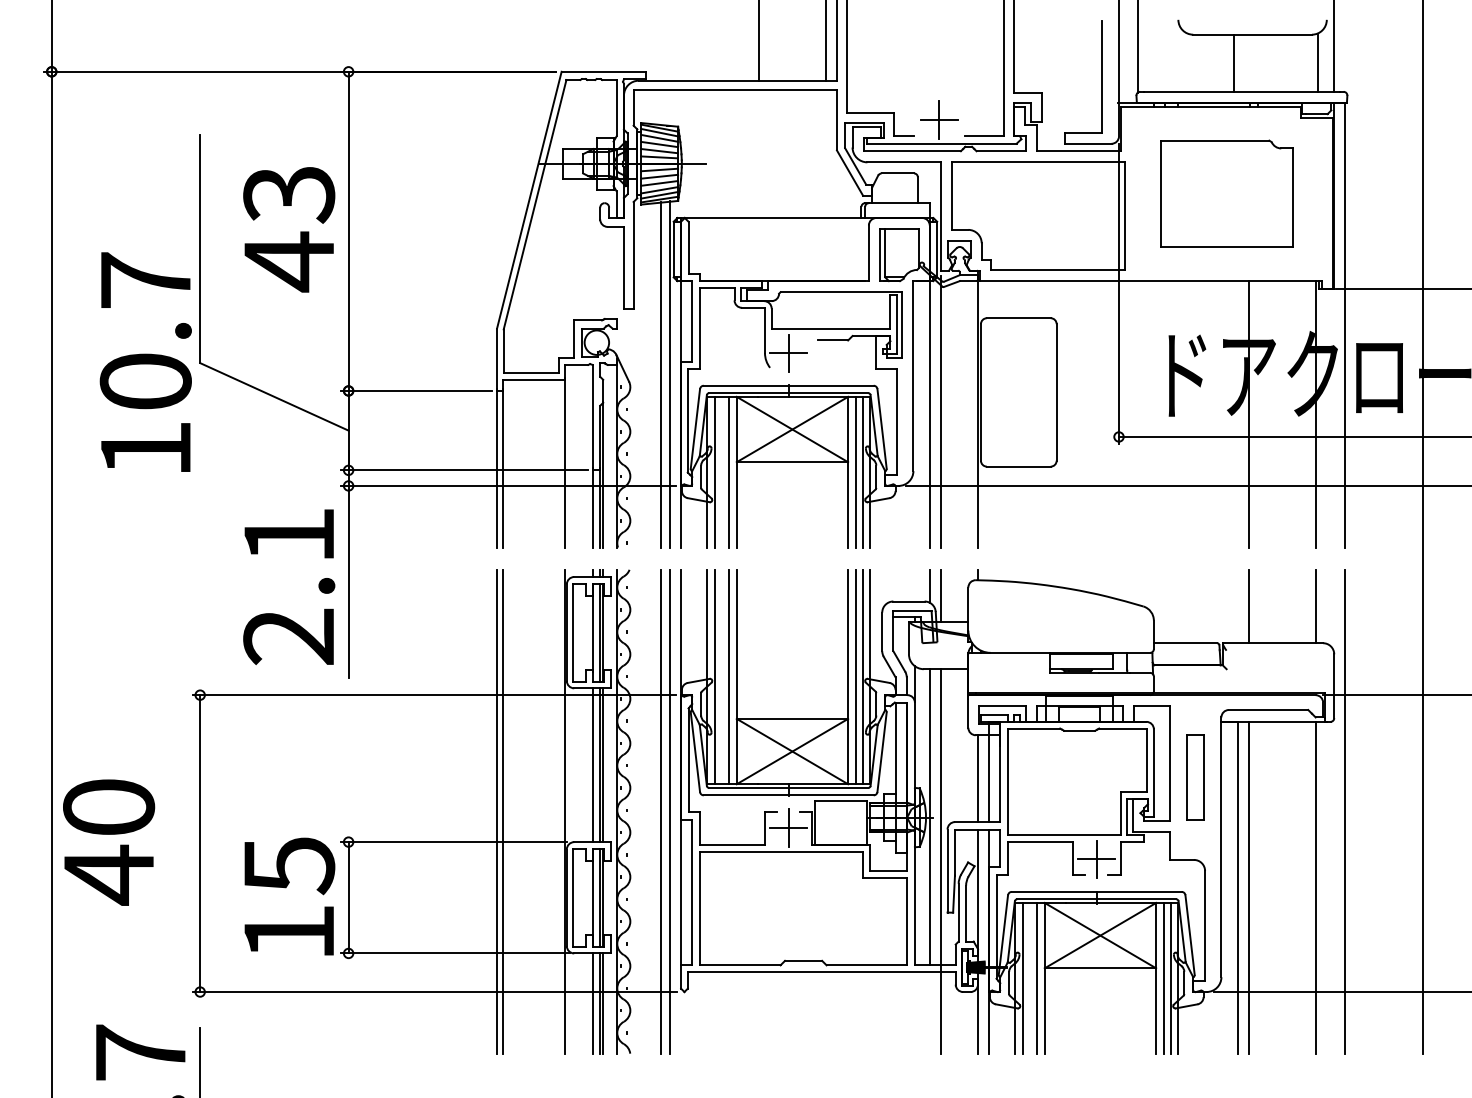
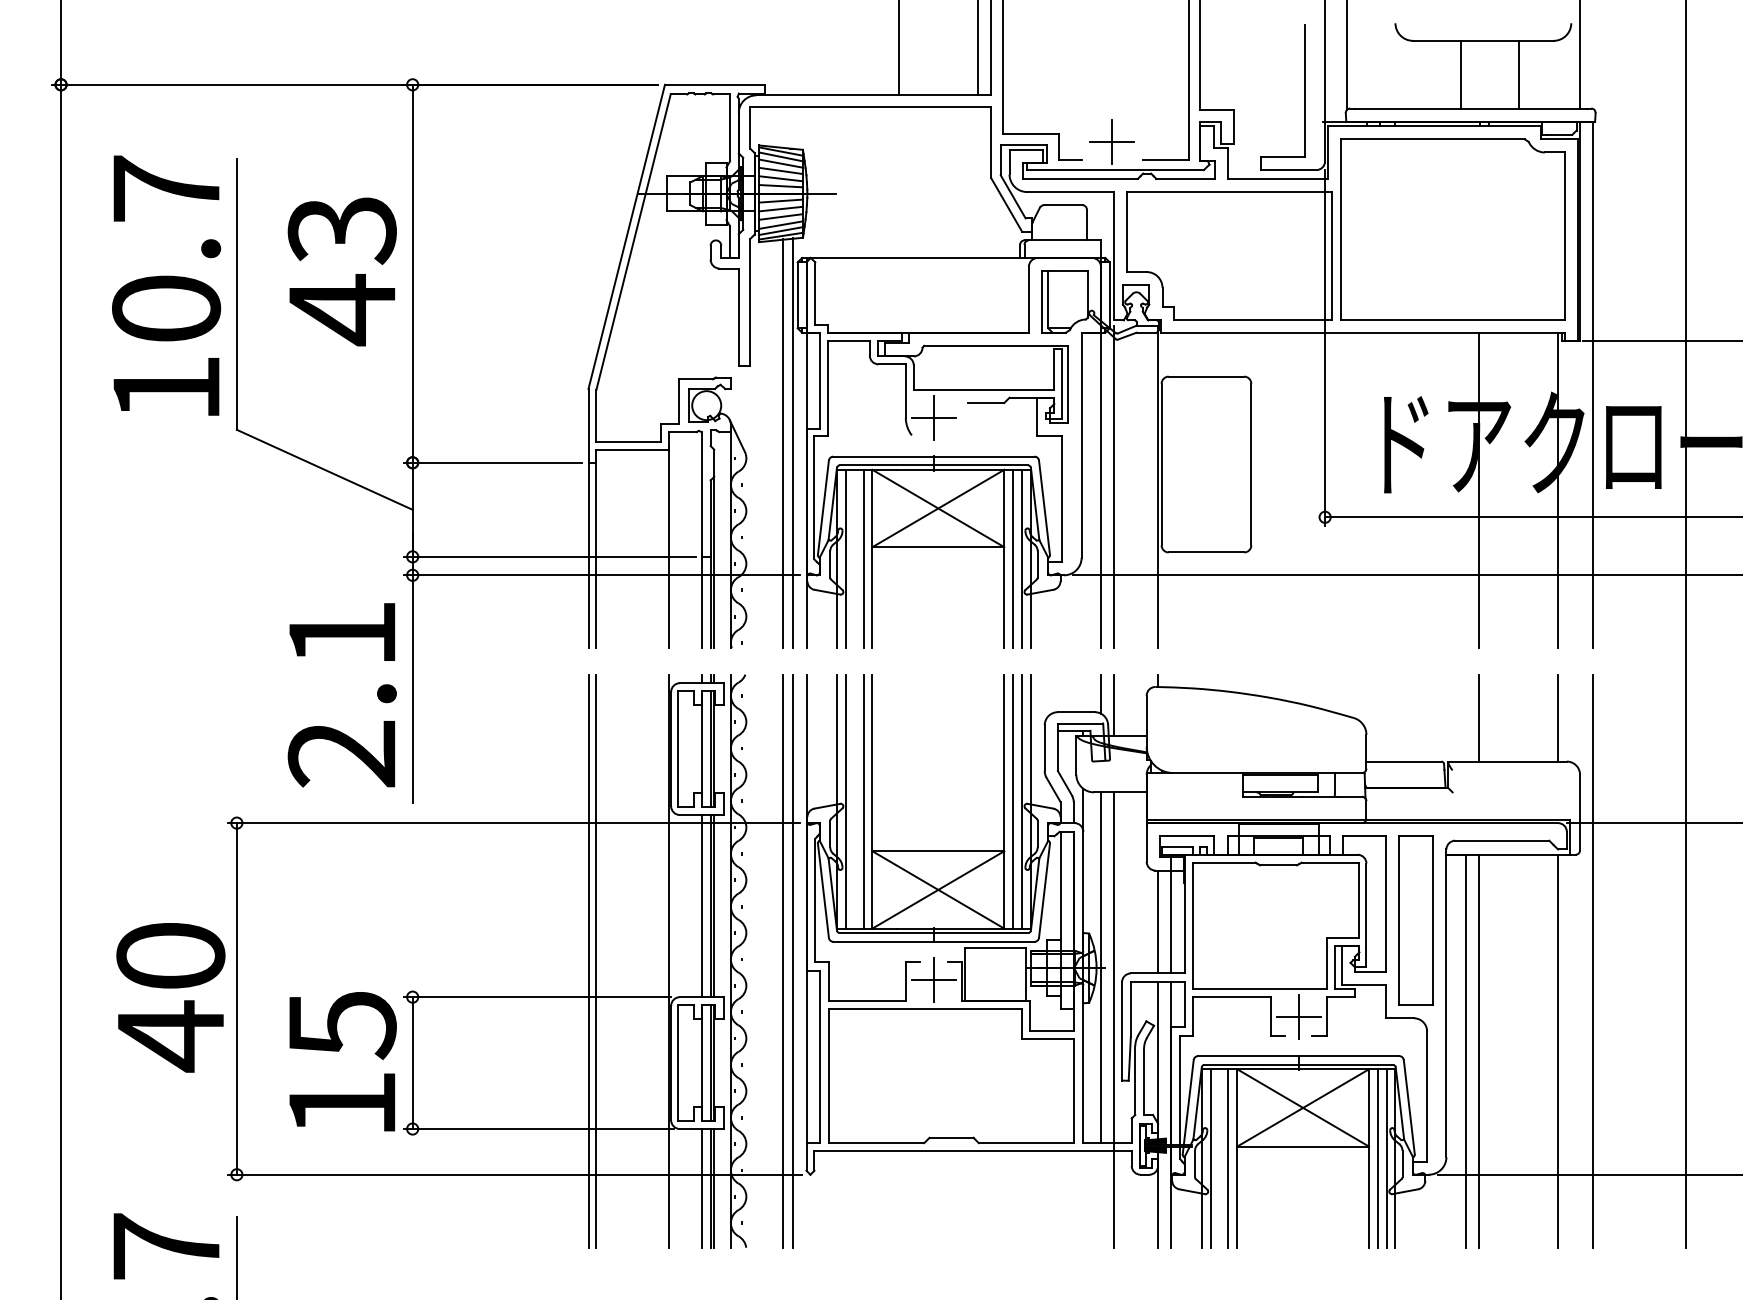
line: (1317, 63) -> (1518, 74), moved
part: (1226, 193) -> (1452, 229), size x1.43
text: (145, 361) -> (166, 285), moved
part: (1195, 777) -> (1415, 920), size x1.67
text: (108, 842) -> (170, 997), moved

